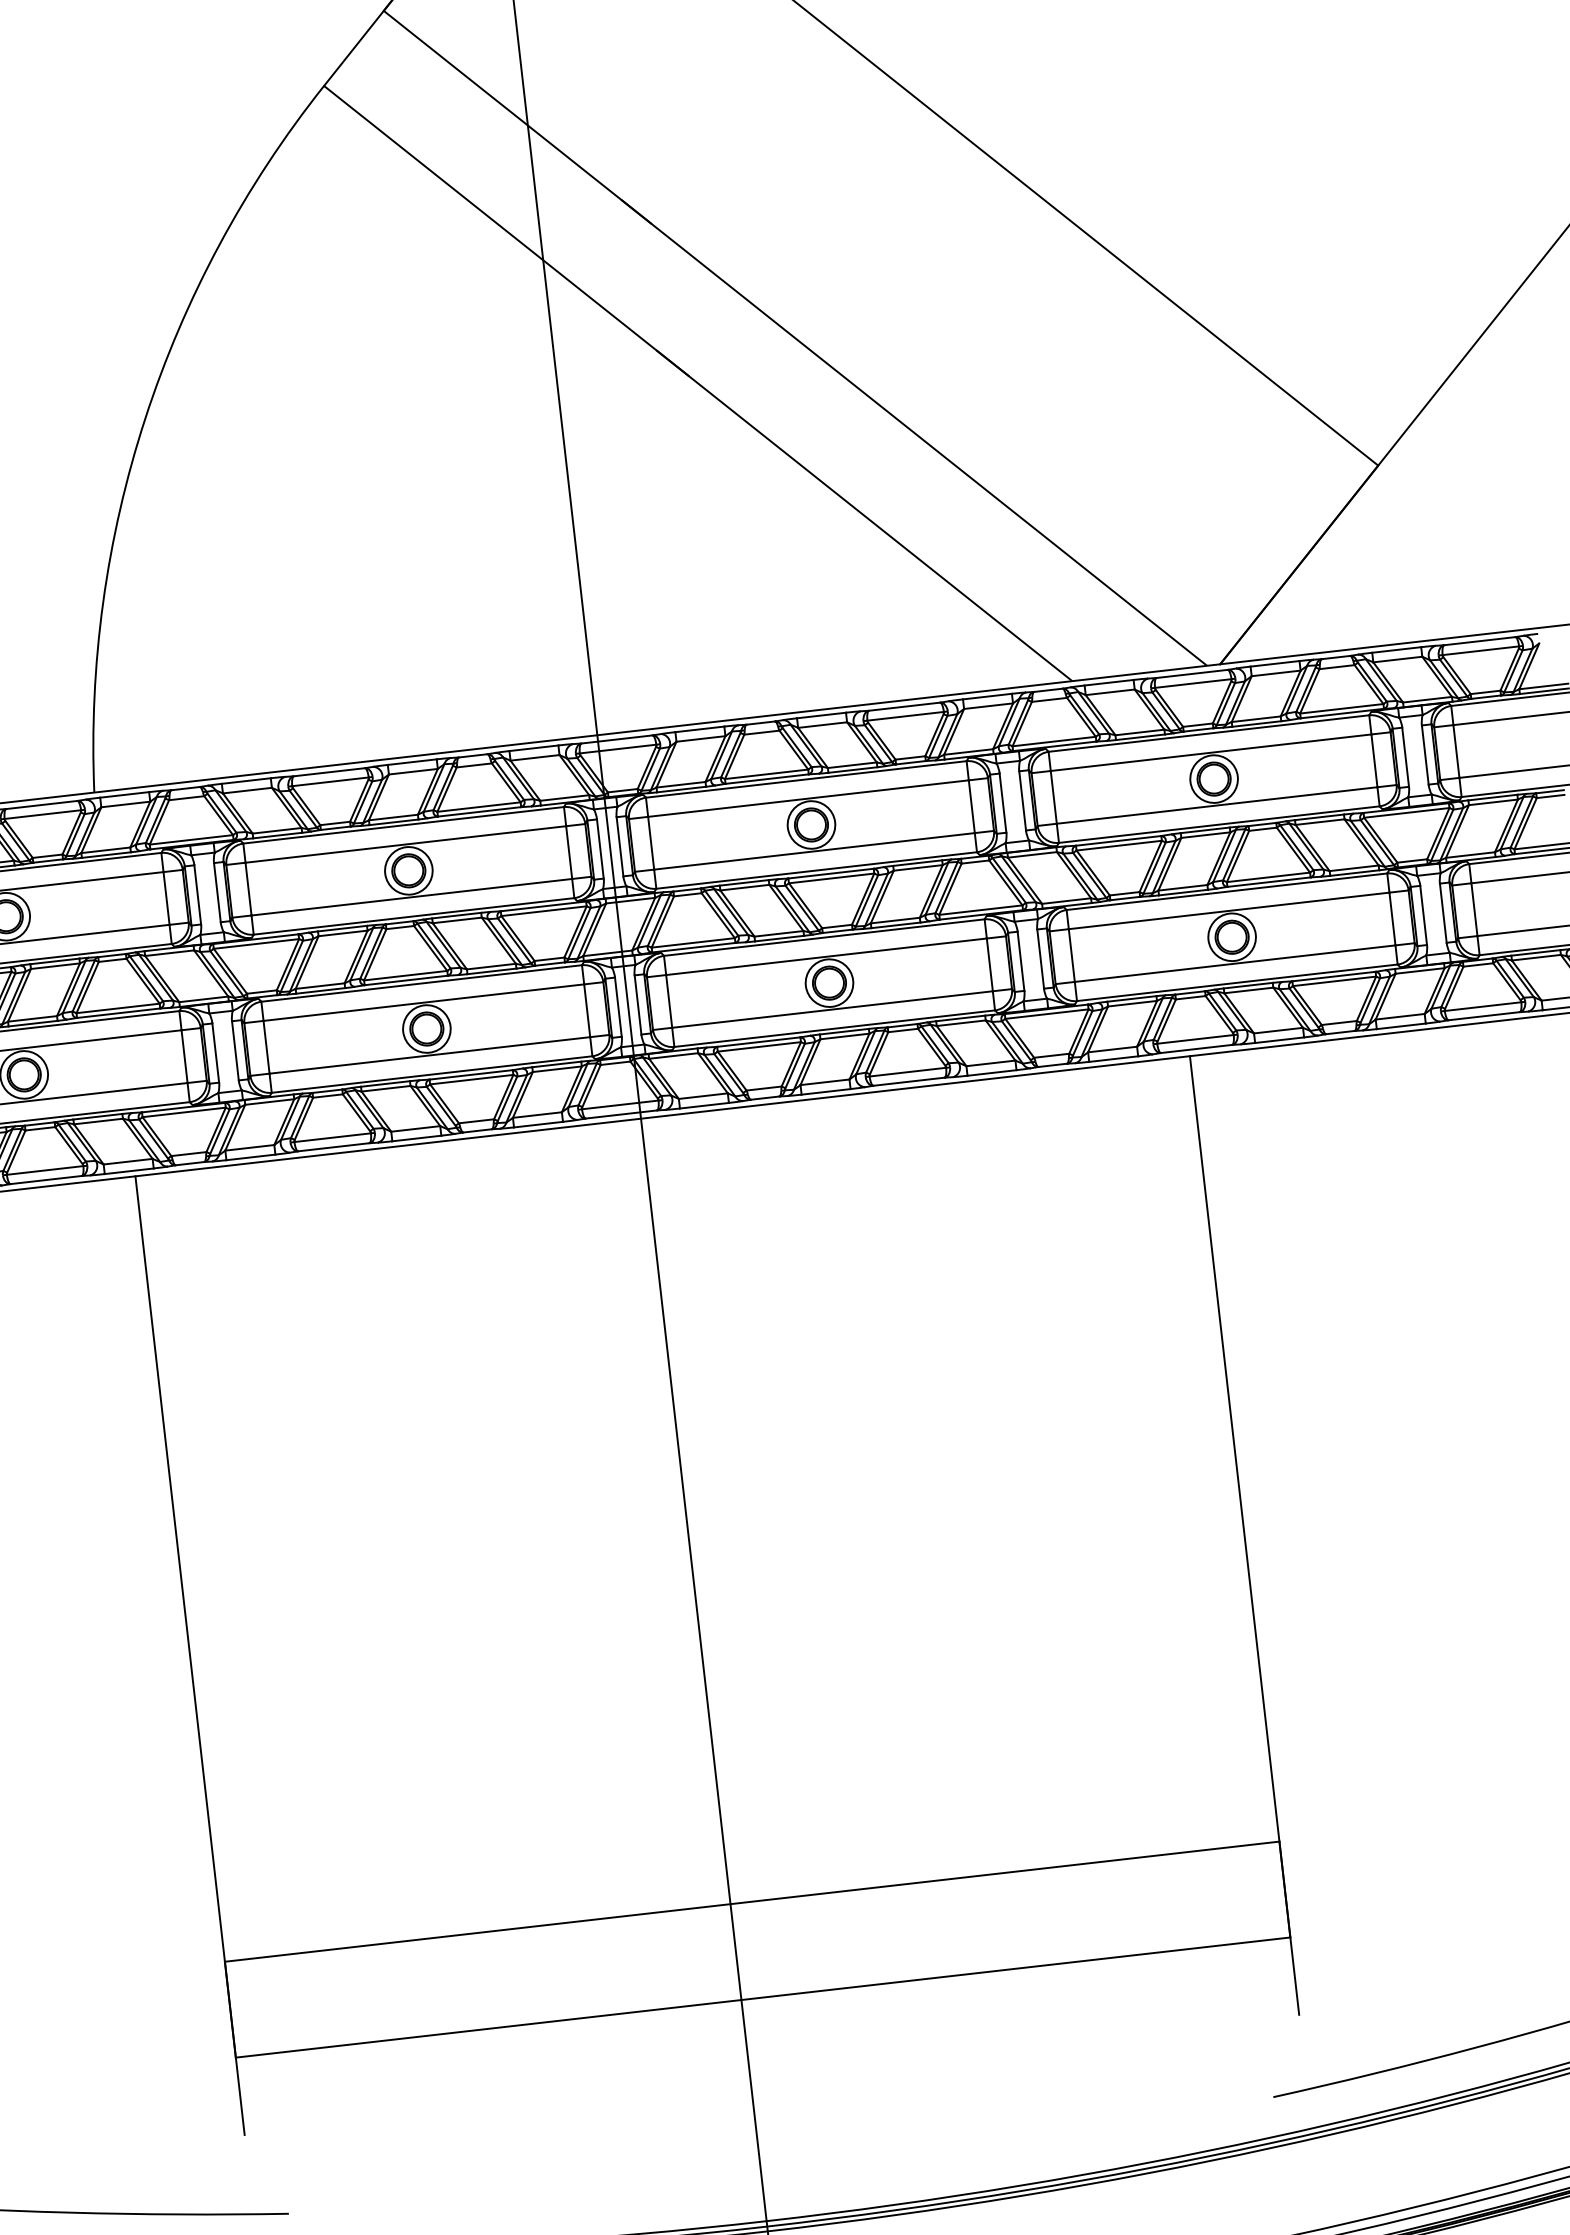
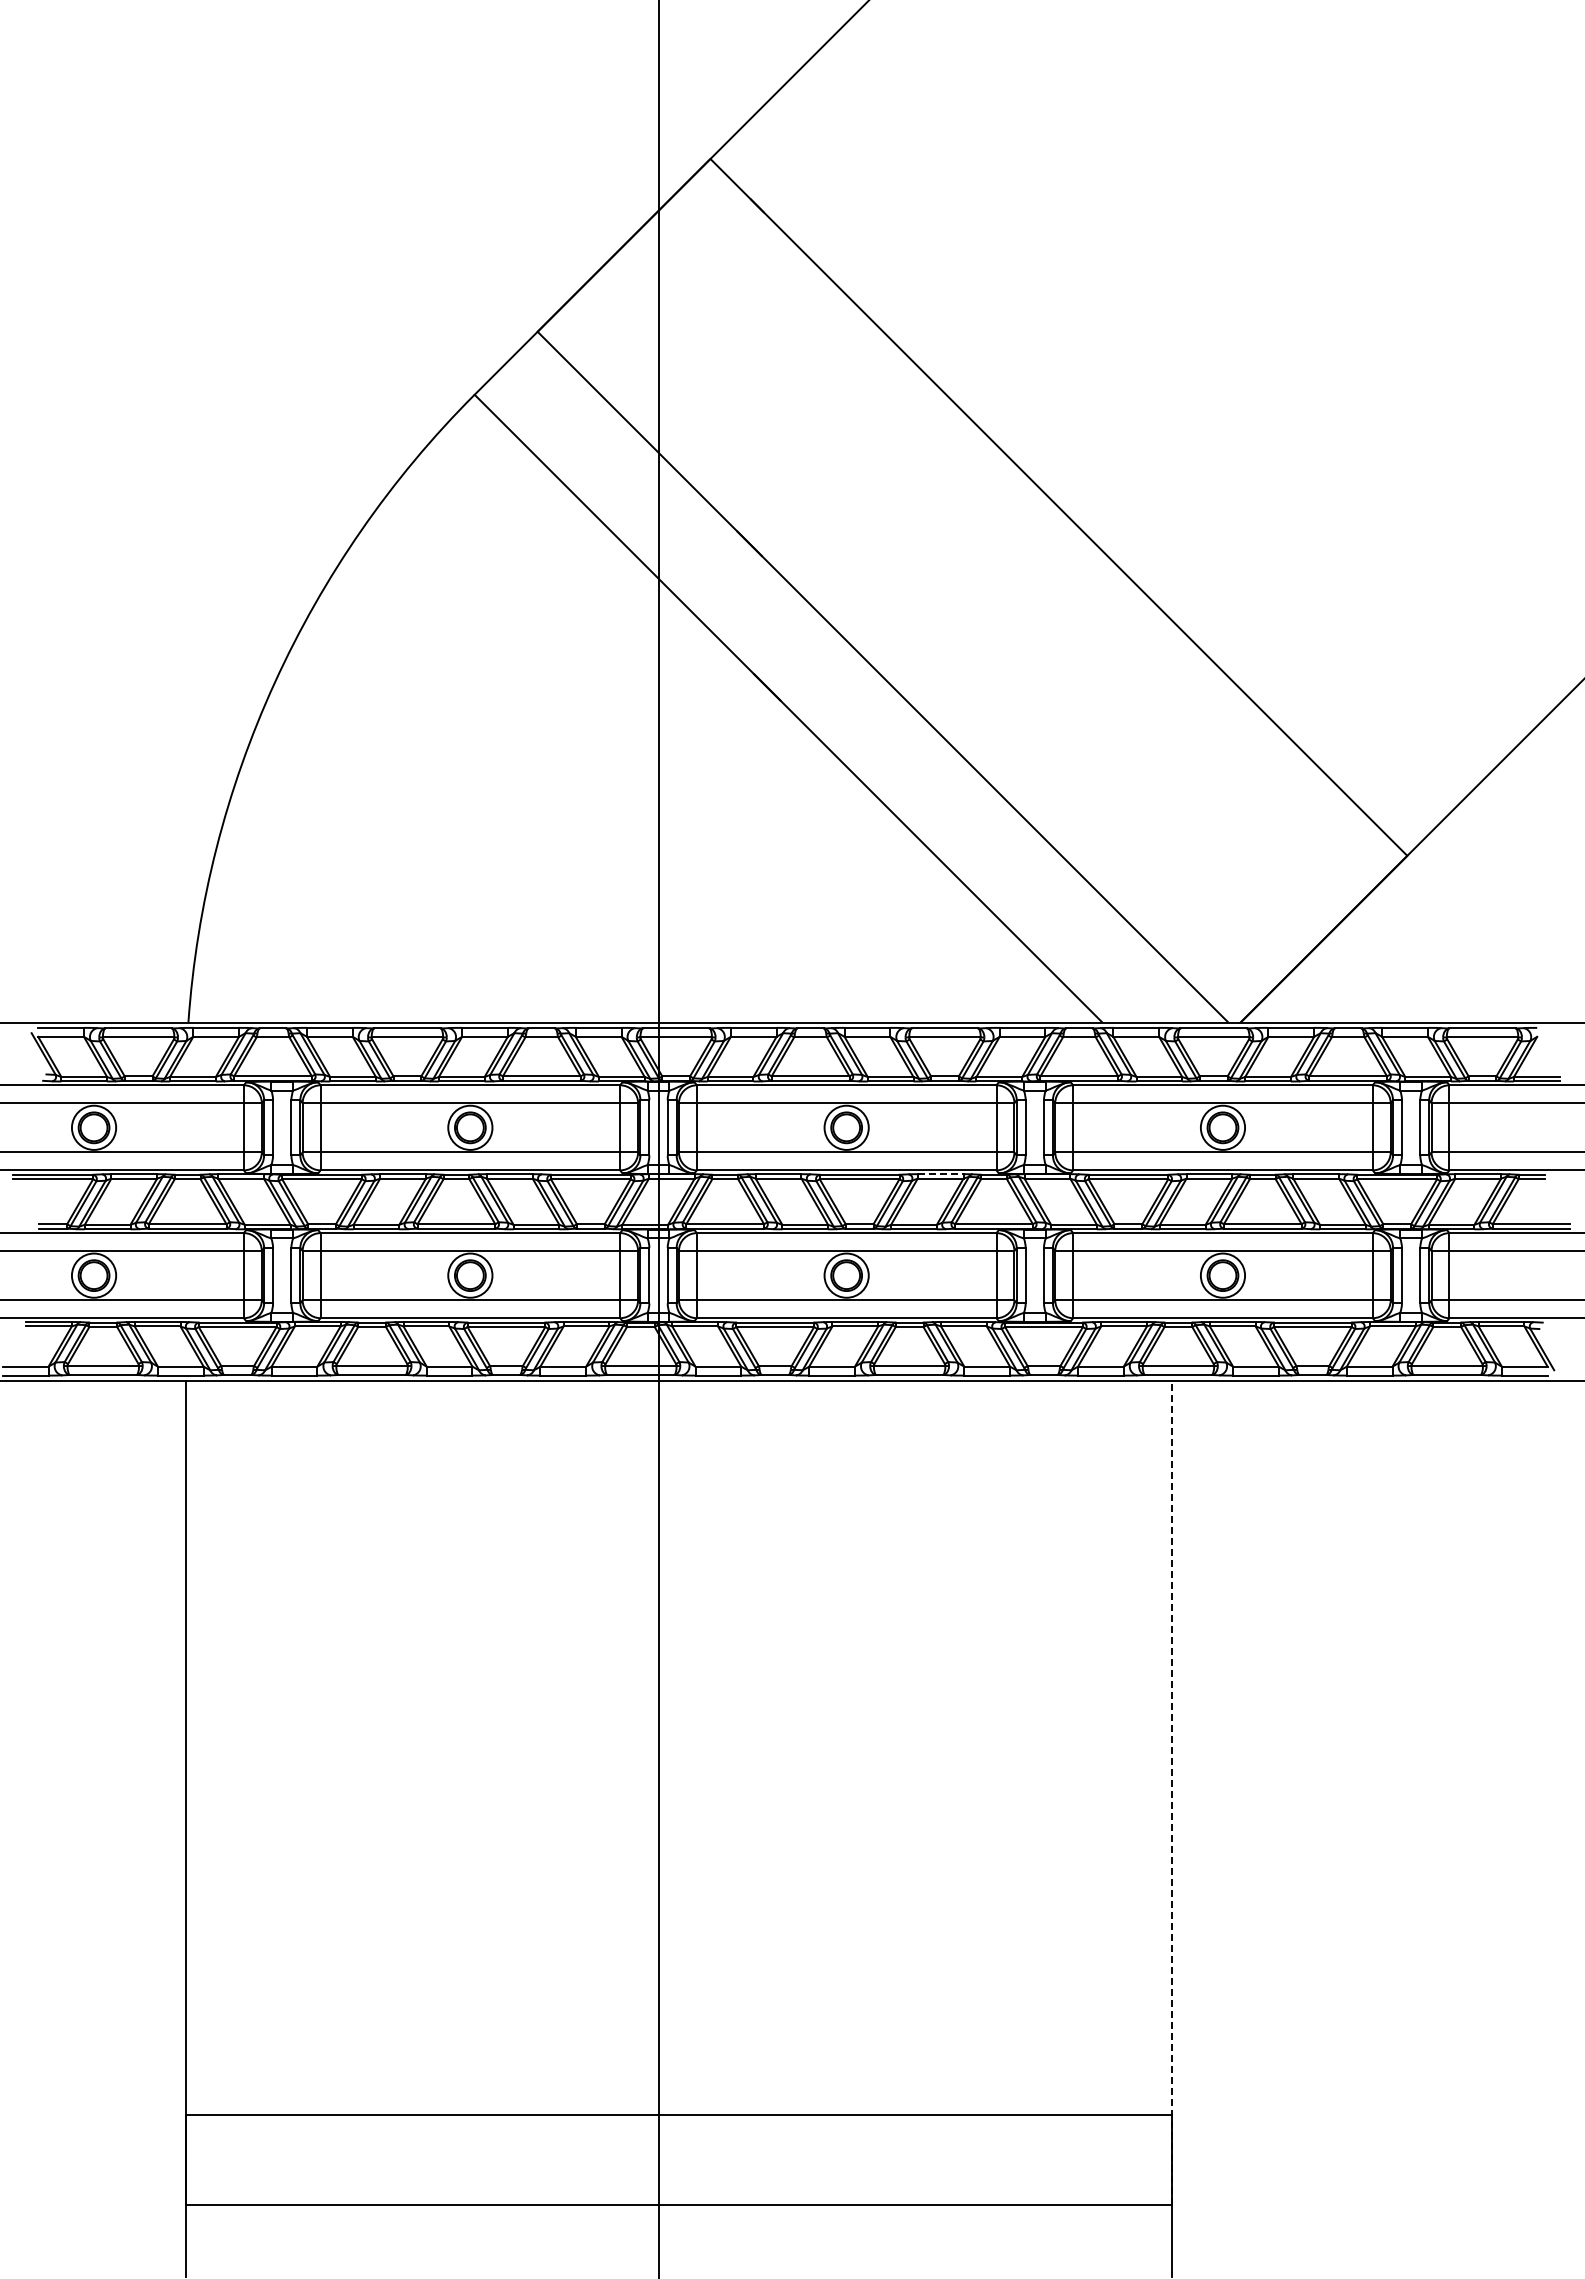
line: (917, 863) -> (940, 1174), solid -> dashed
line: (1240, 1496) -> (1171, 1792), solid -> dashed

